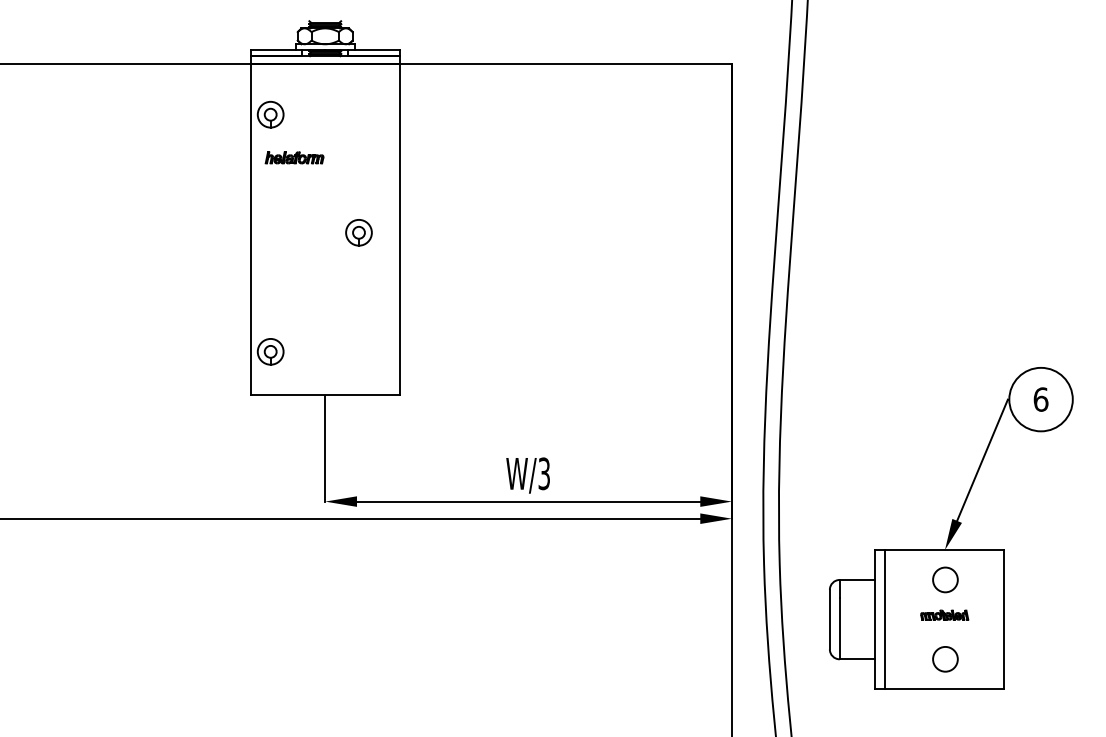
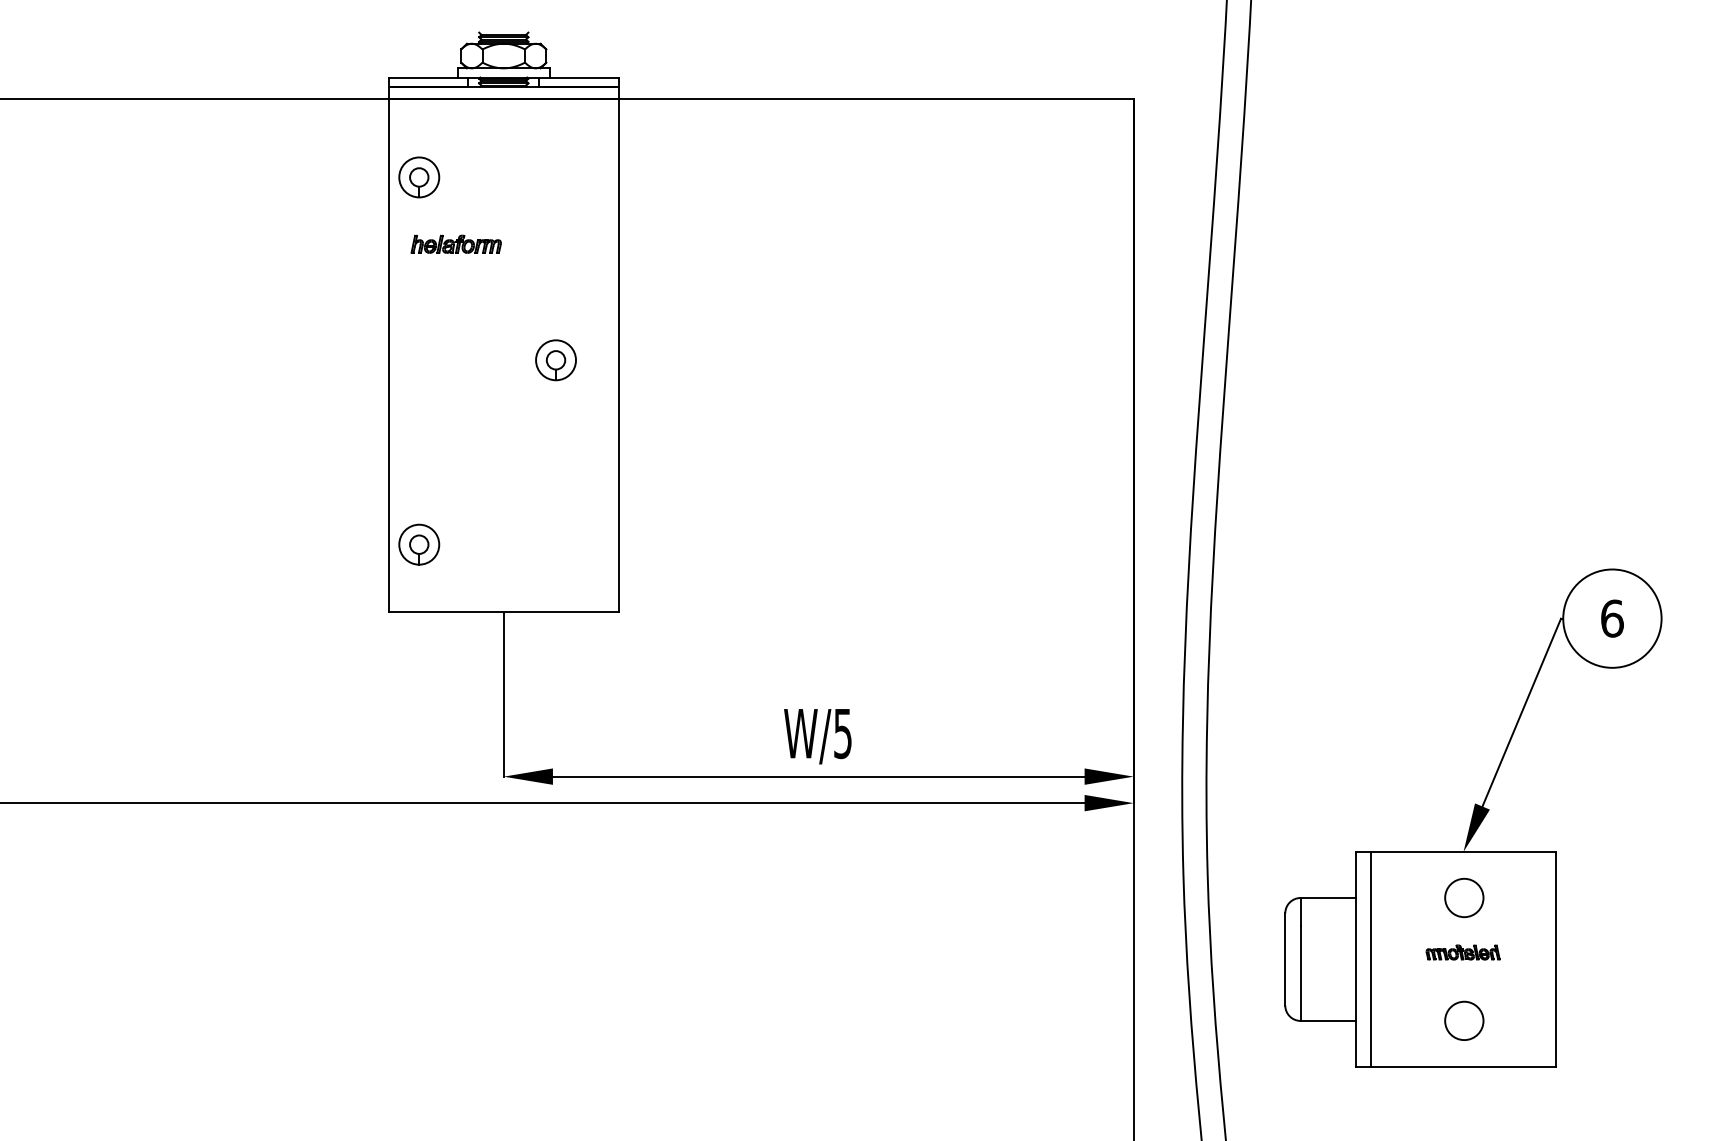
text: (544, 473) -> (843, 733), W/3 -> W/5

